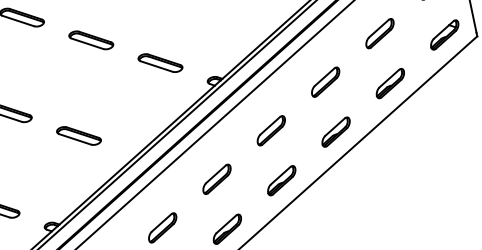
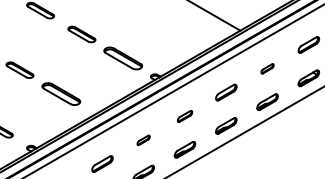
part: (379, 33) -> (267, 68), size x0.6
part: (159, 62) -> (122, 57), size x1.4
part: (270, 131) -> (184, 116), size x0.7
part: (77, 135) -> (60, 93), size x1.4
part: (216, 179) -> (143, 140), size x0.6

